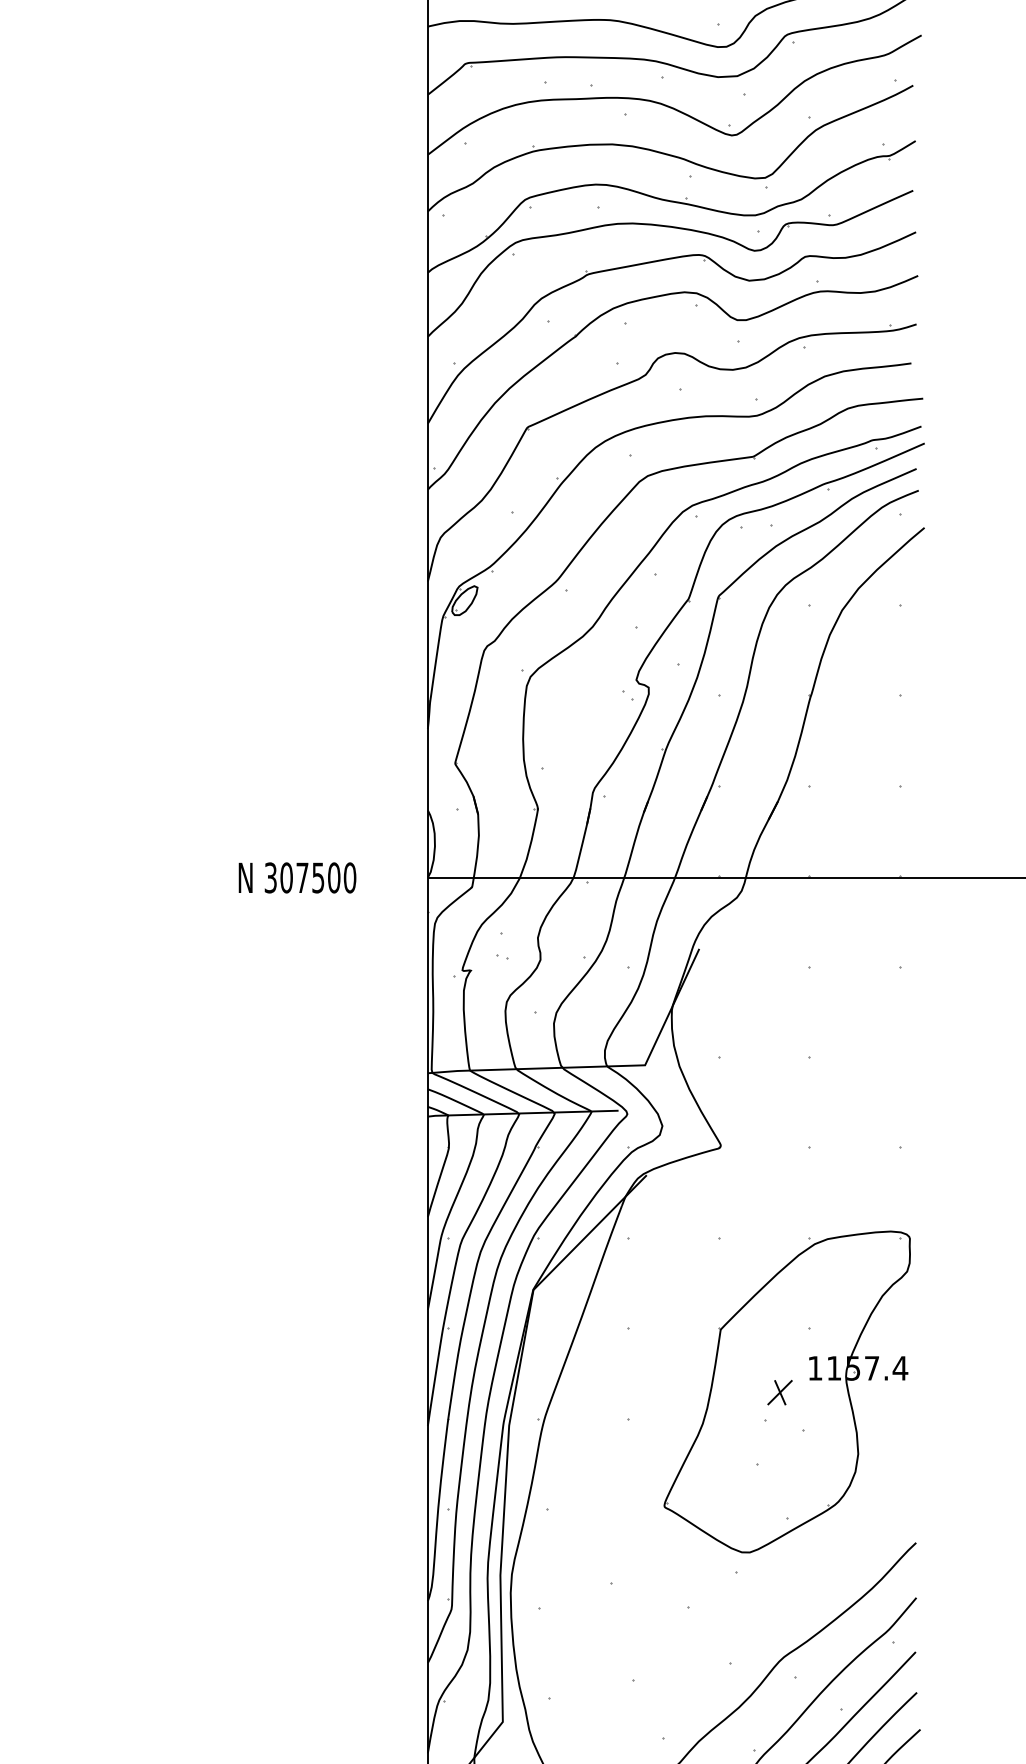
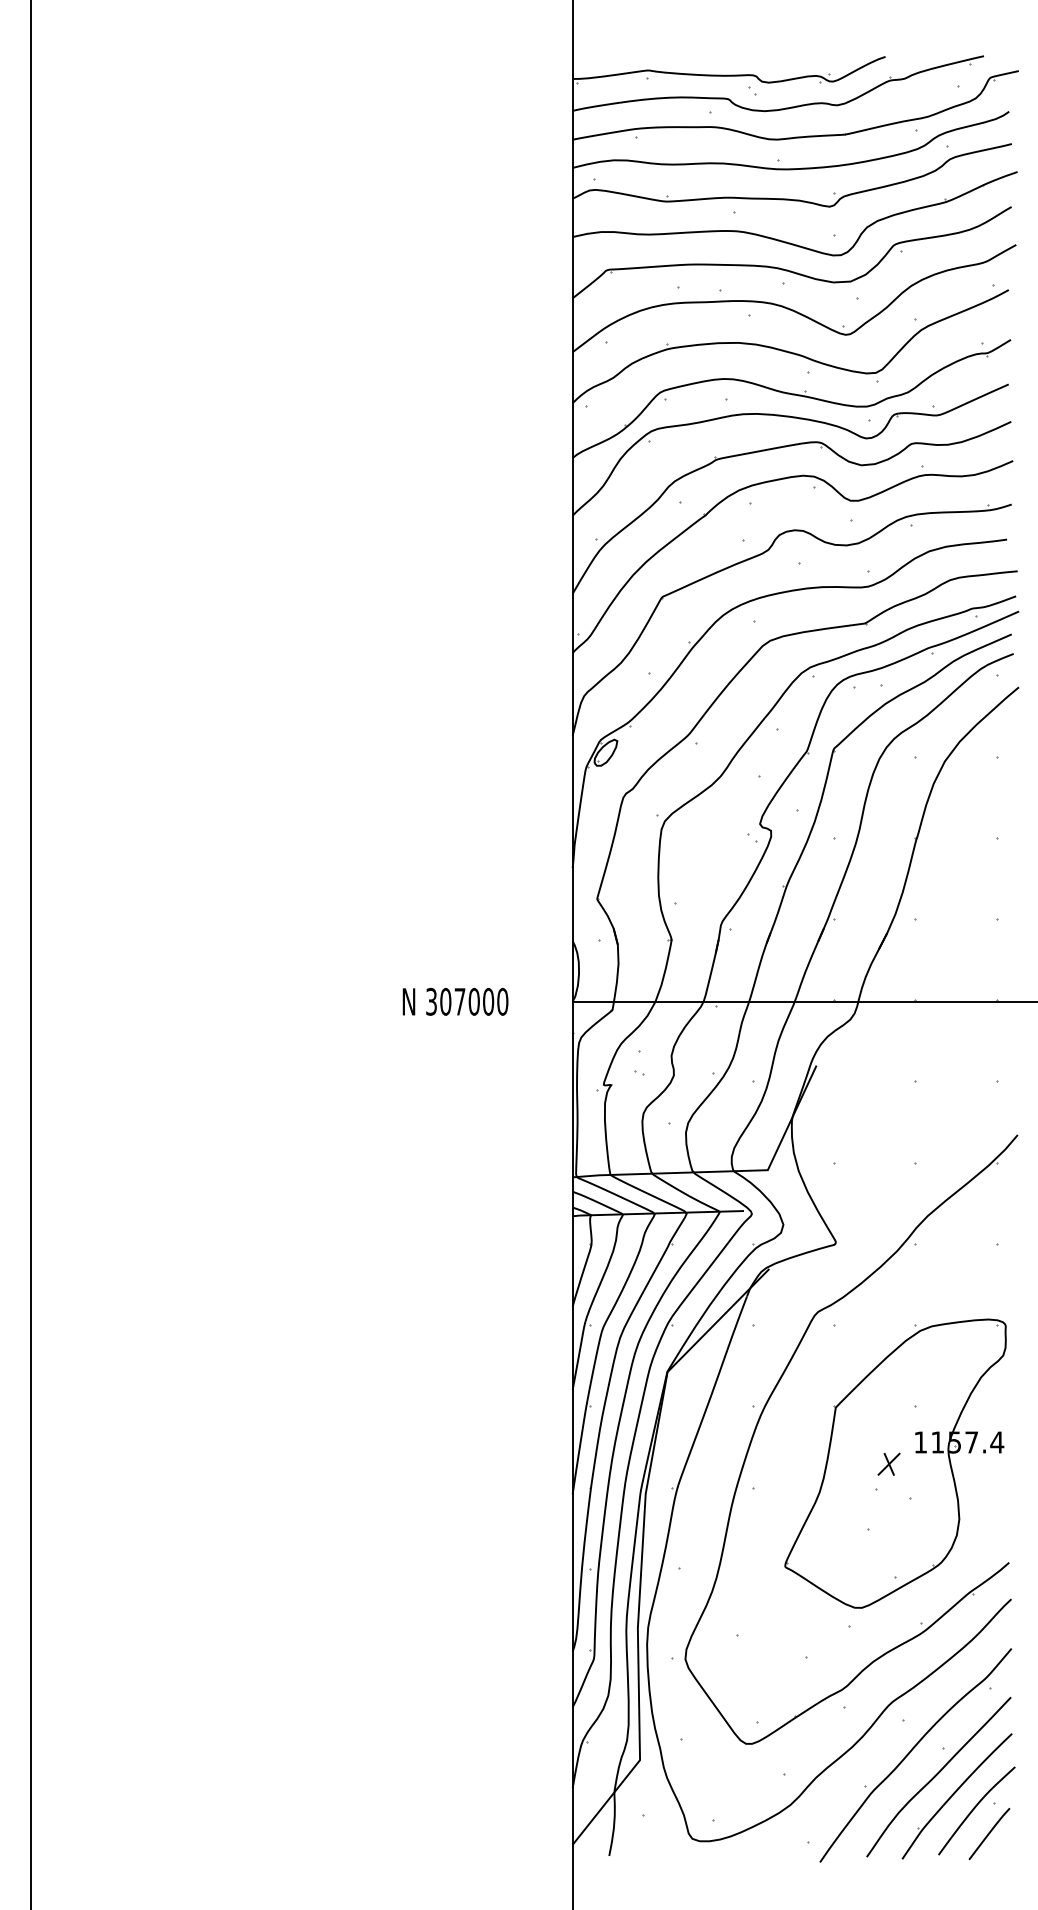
text: (317, 877) -> (473, 1001), 307500 -> 307000
part: (652, 1311) -> (774, 1391), added

